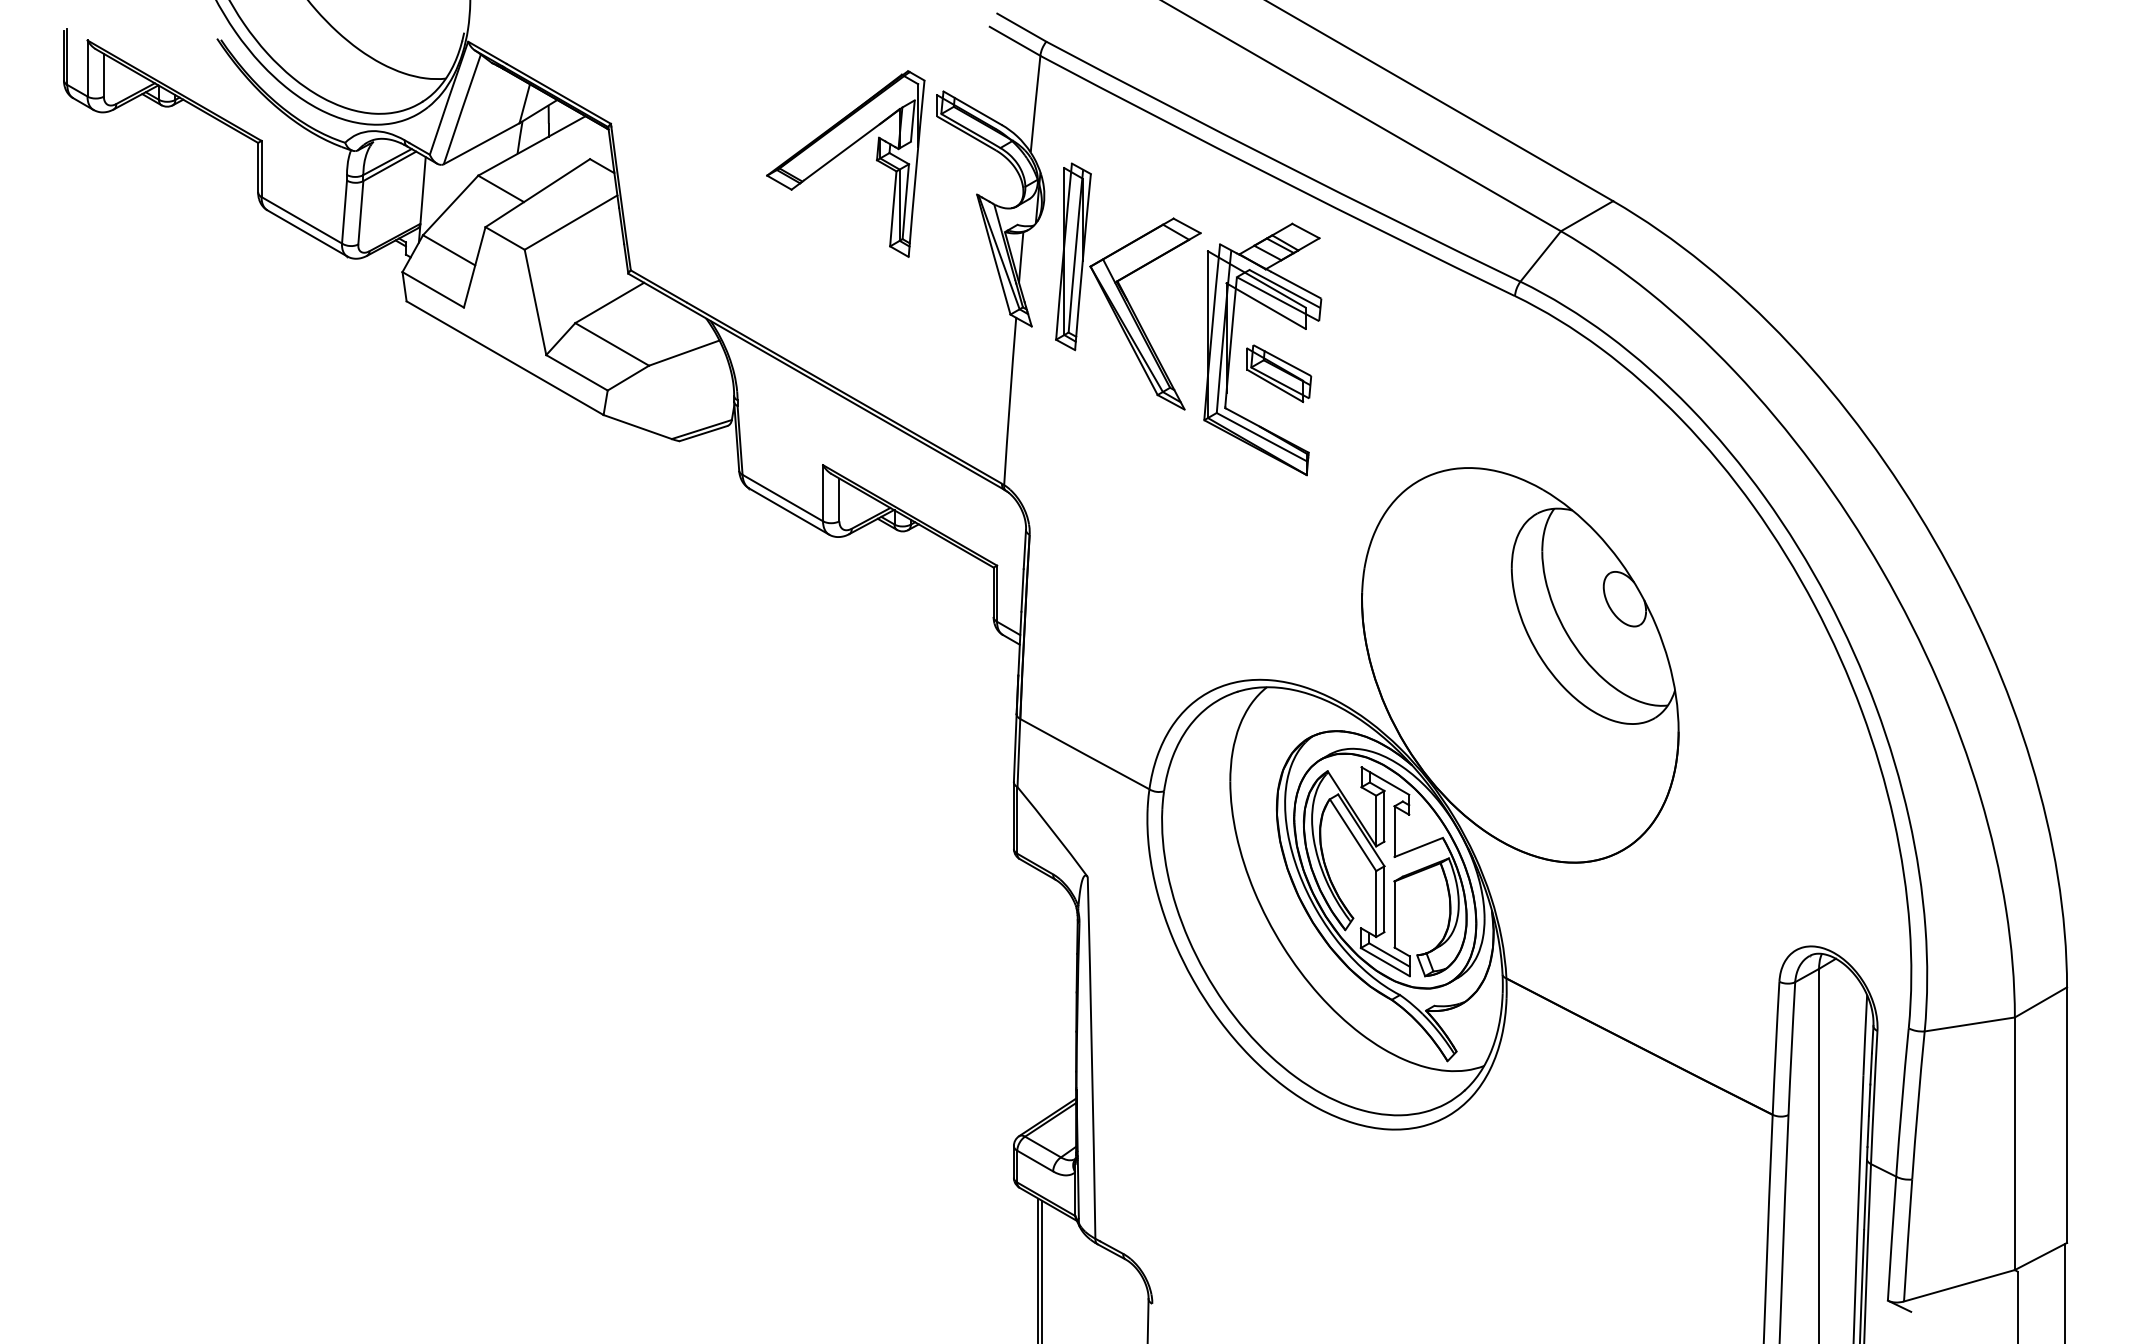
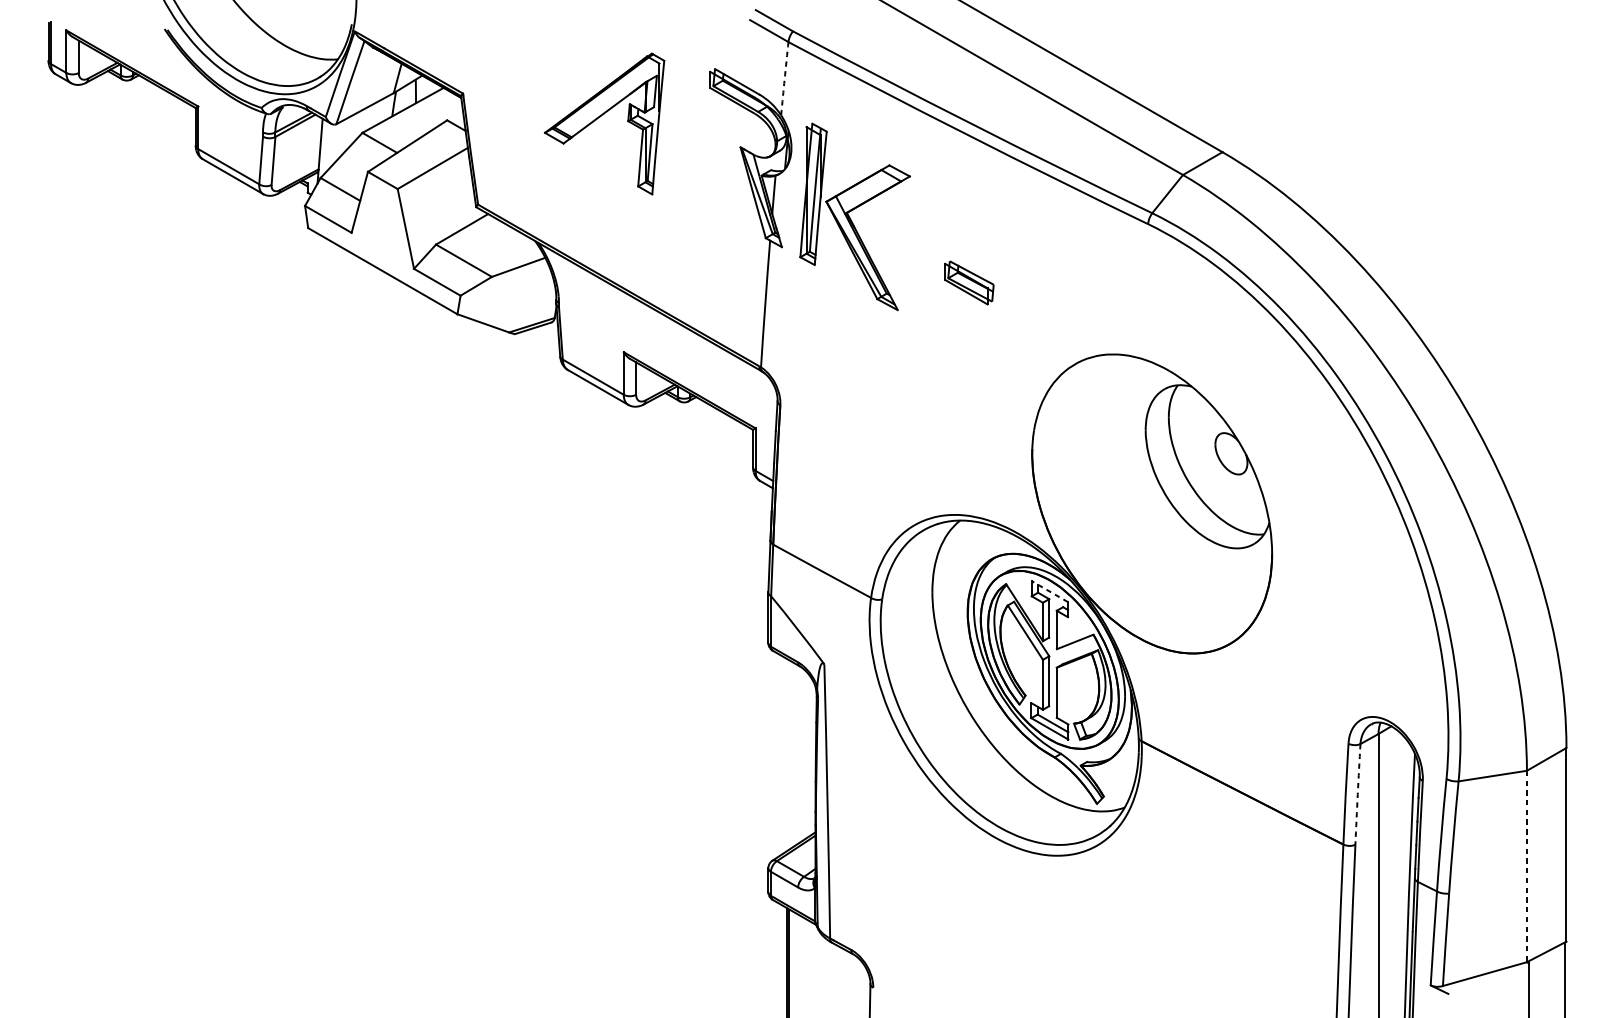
arc: (1035, 104) -> (784, 78), solid -> dashed
part: (838, 156) -> (599, 118), moved
part: (1231, 349) -> (933, 264), removed
line: (1385, 781) -> (1049, 591), solid -> dashed
arc: (1791, 1048) -> (1357, 794), solid -> dashed
line: (2014, 1144) -> (1526, 867), solid -> dashed

